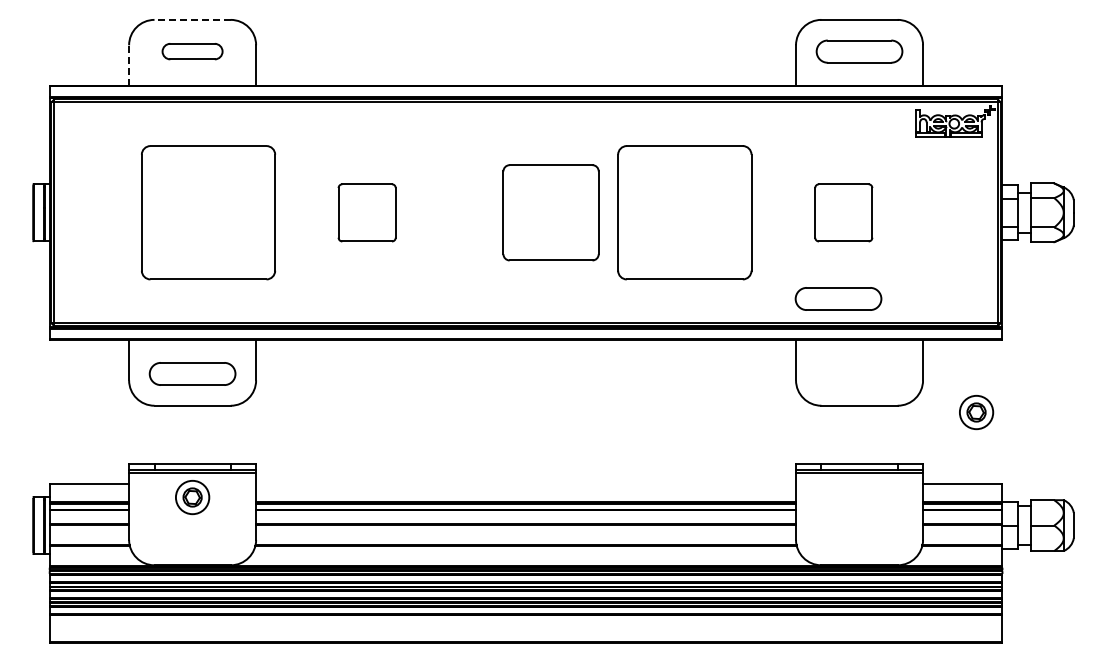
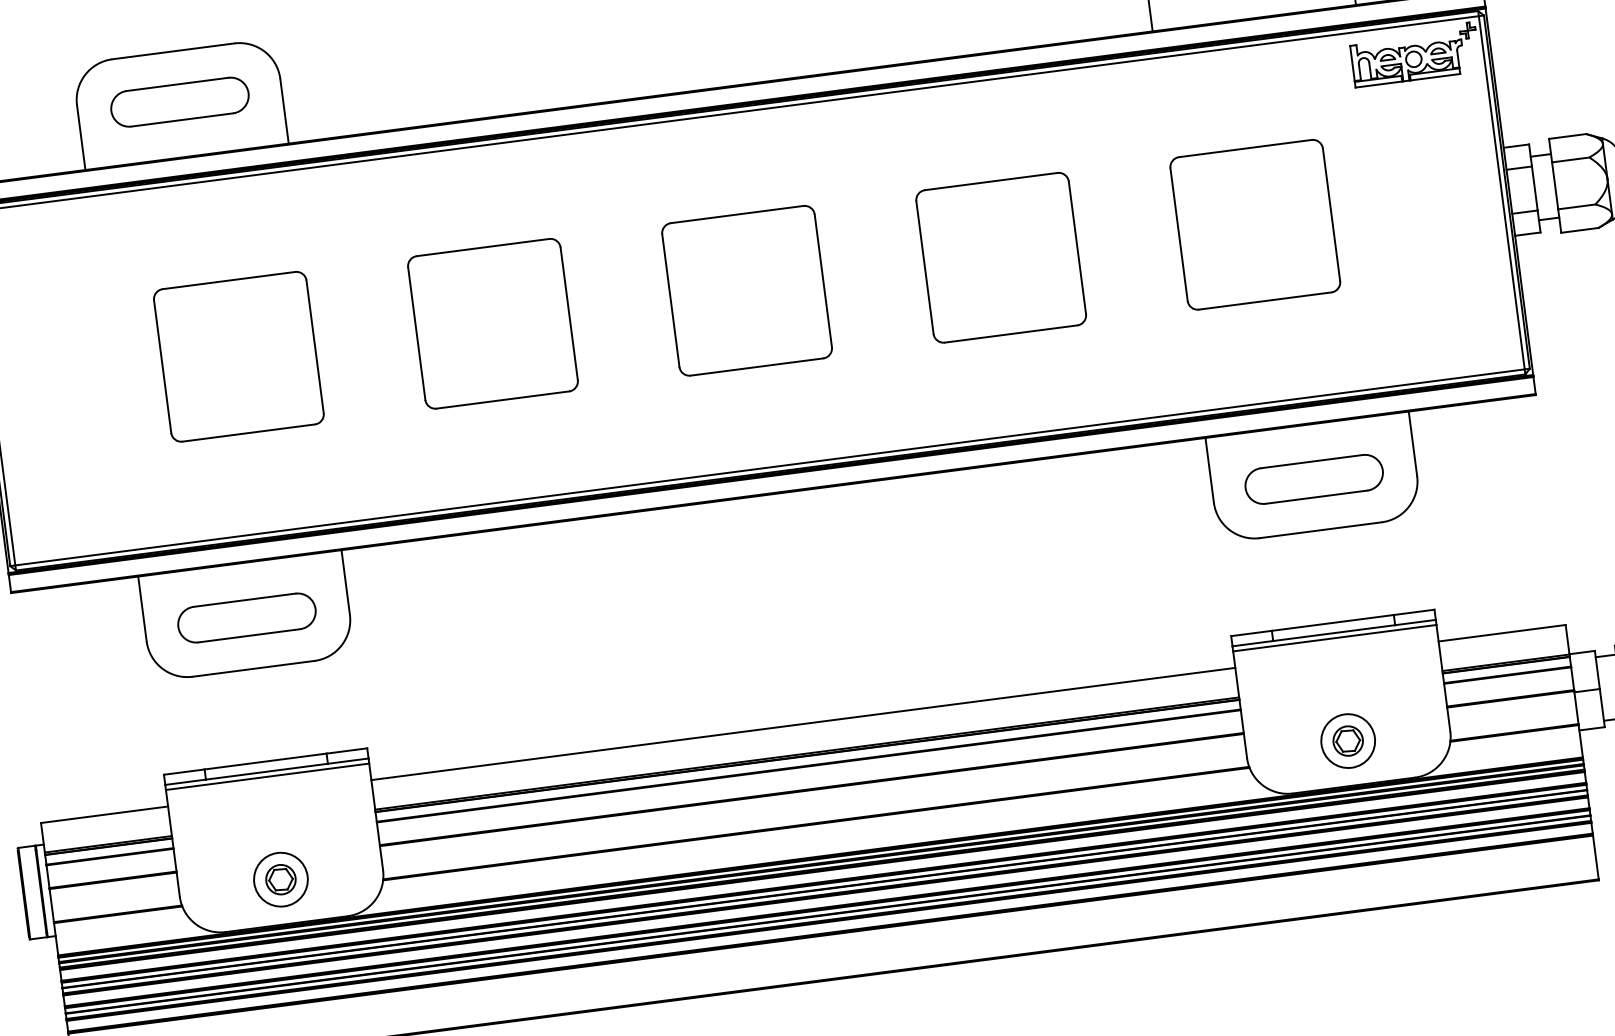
line: (192, 19) -> (173, 50), dashed -> solid
part: (192, 51) -> (179, 101), size x1.43
line: (129, 65) -> (81, 137), dashed -> solid
part: (208, 212) -> (238, 356), size x0.71
part: (366, 212) -> (491, 323), size x1.67
part: (550, 212) -> (746, 290), moved
part: (684, 212) -> (1000, 257), size x0.71
part: (843, 212) -> (1254, 224), size x1.67
part: (838, 298) -> (1314, 478), moved
part: (976, 412) -> (1348, 741), moved
line: (526, 483) -> (804, 723), added
part: (192, 497) -> (280, 879), moved

